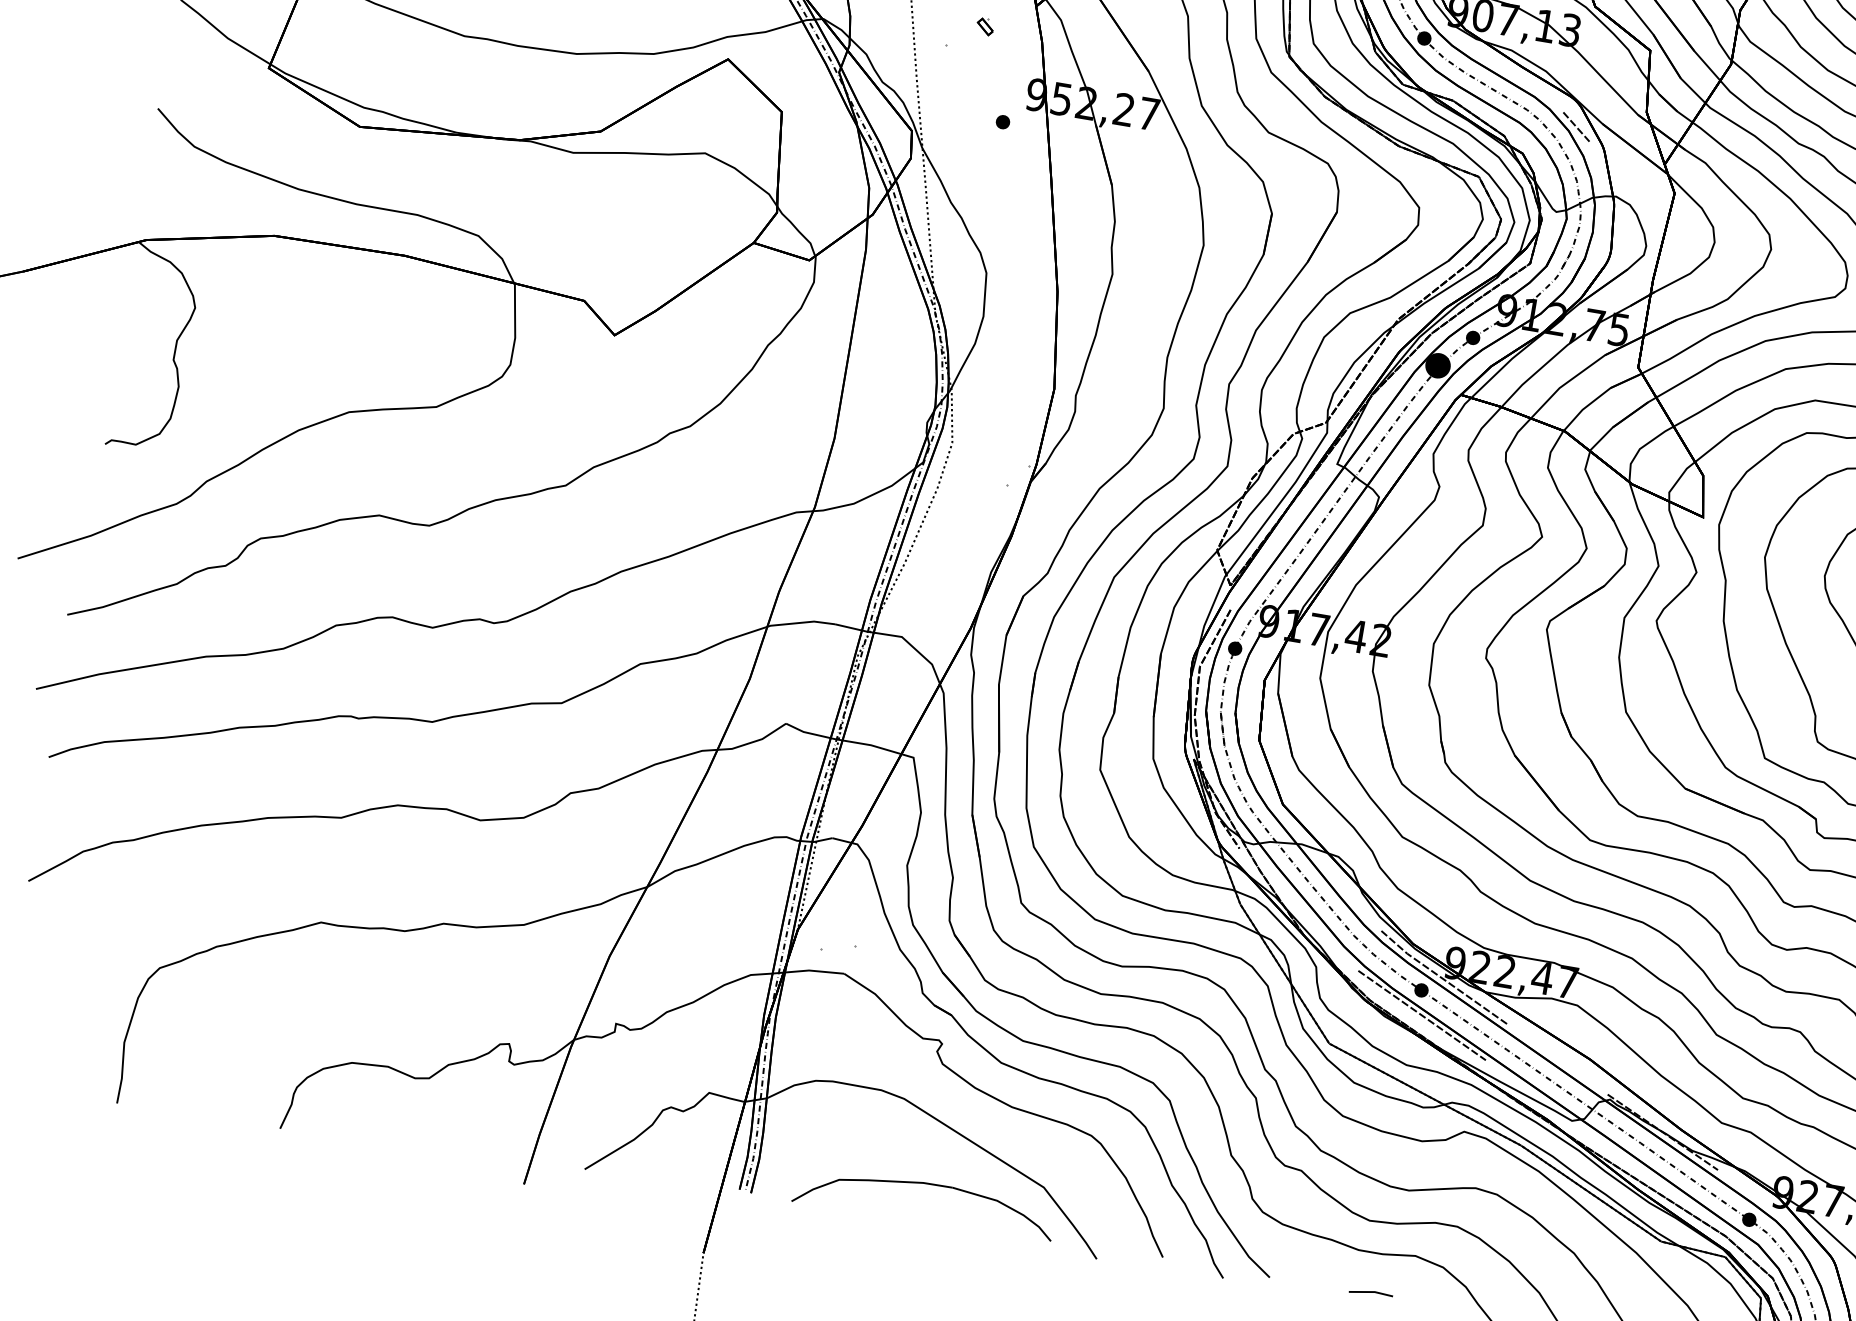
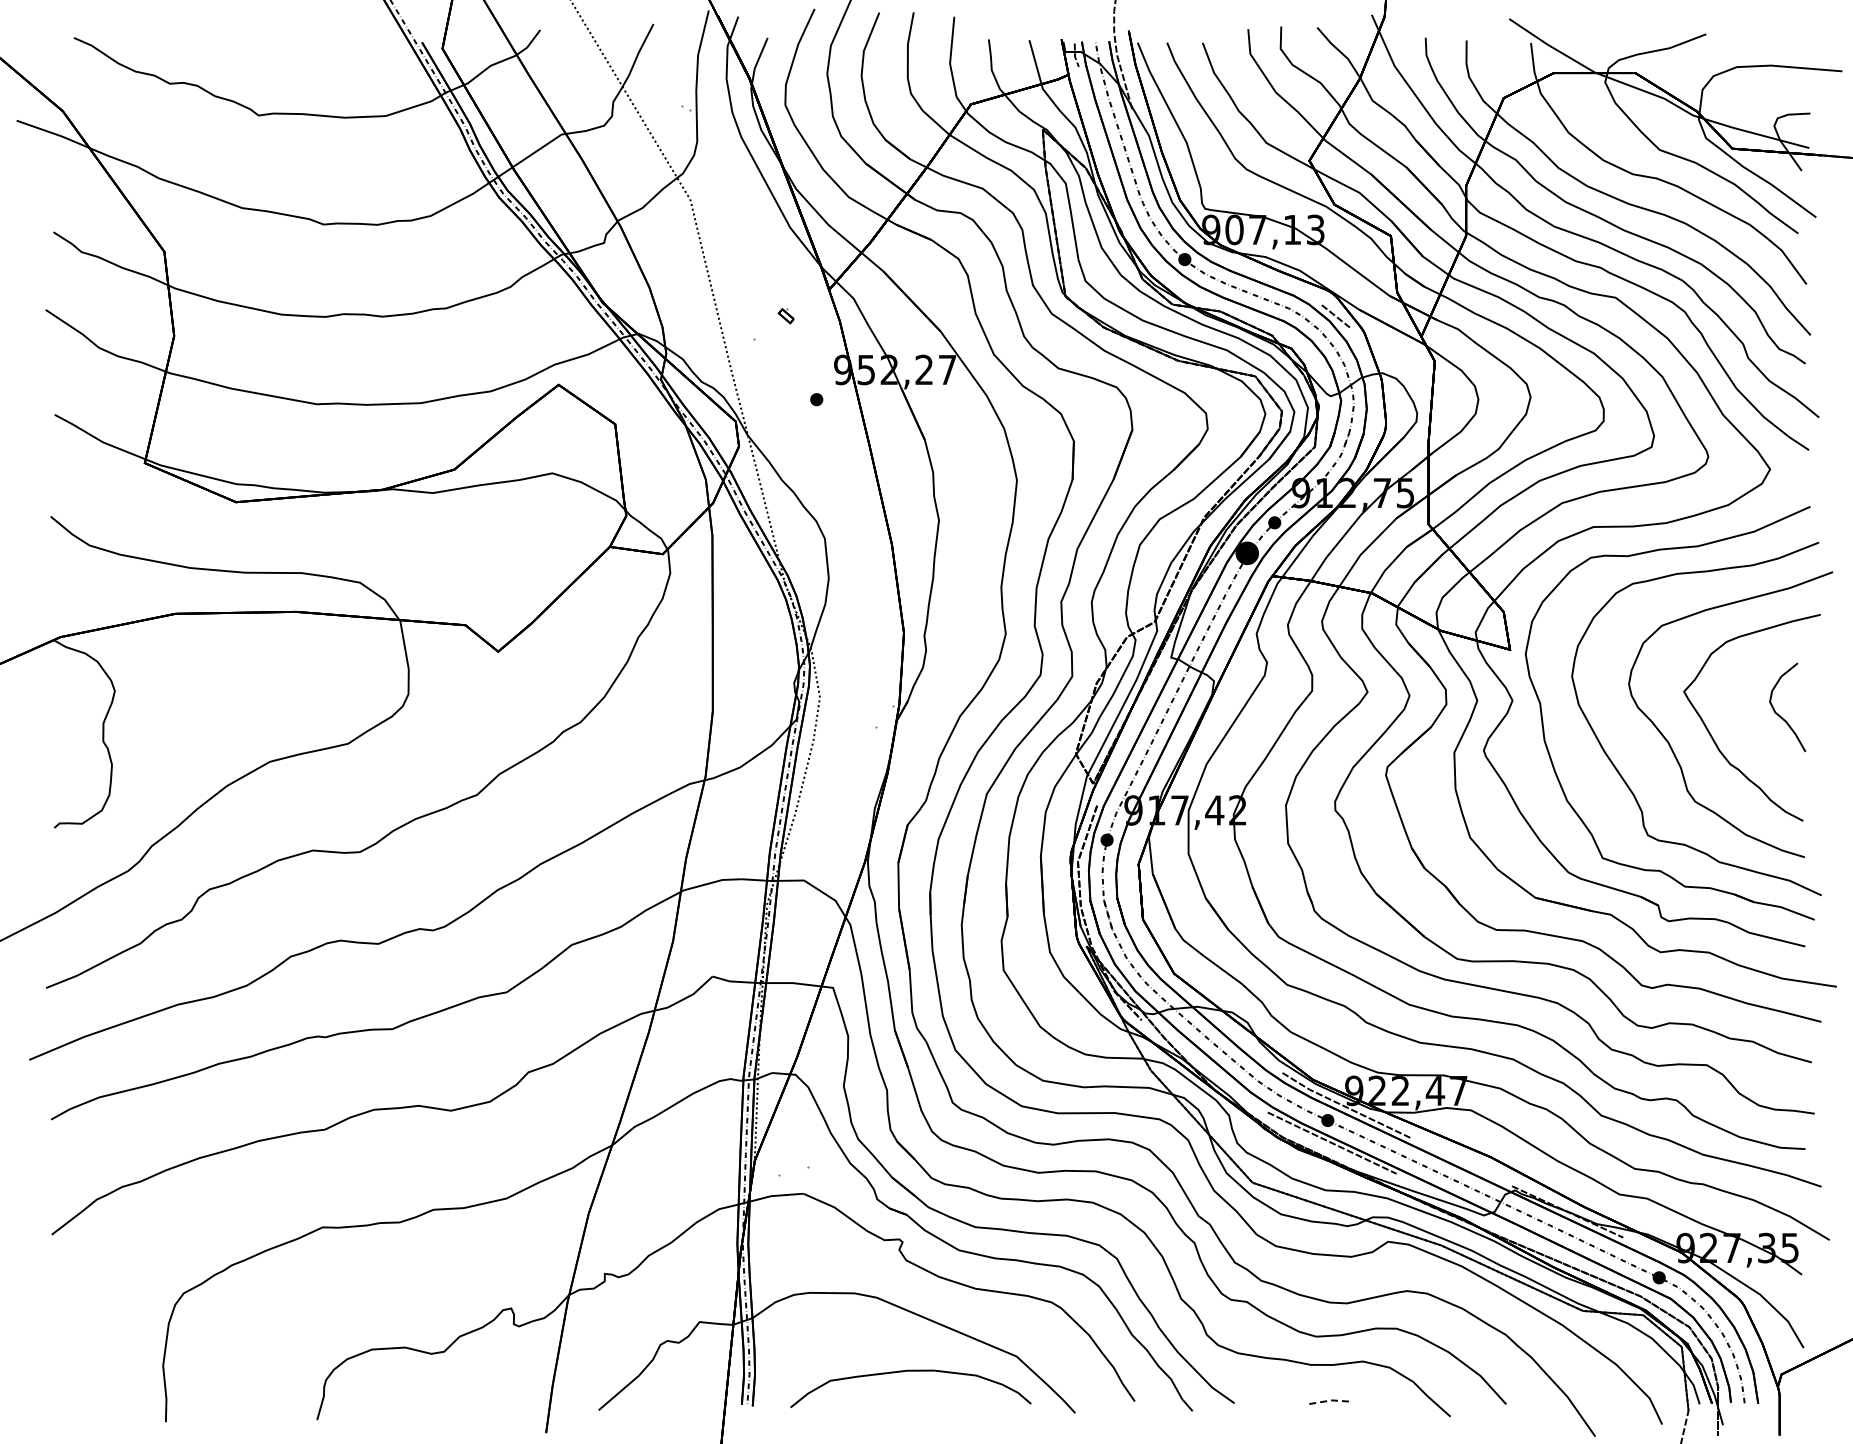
line: (1371, 1291) -> (1328, 1400), solid -> dashed

